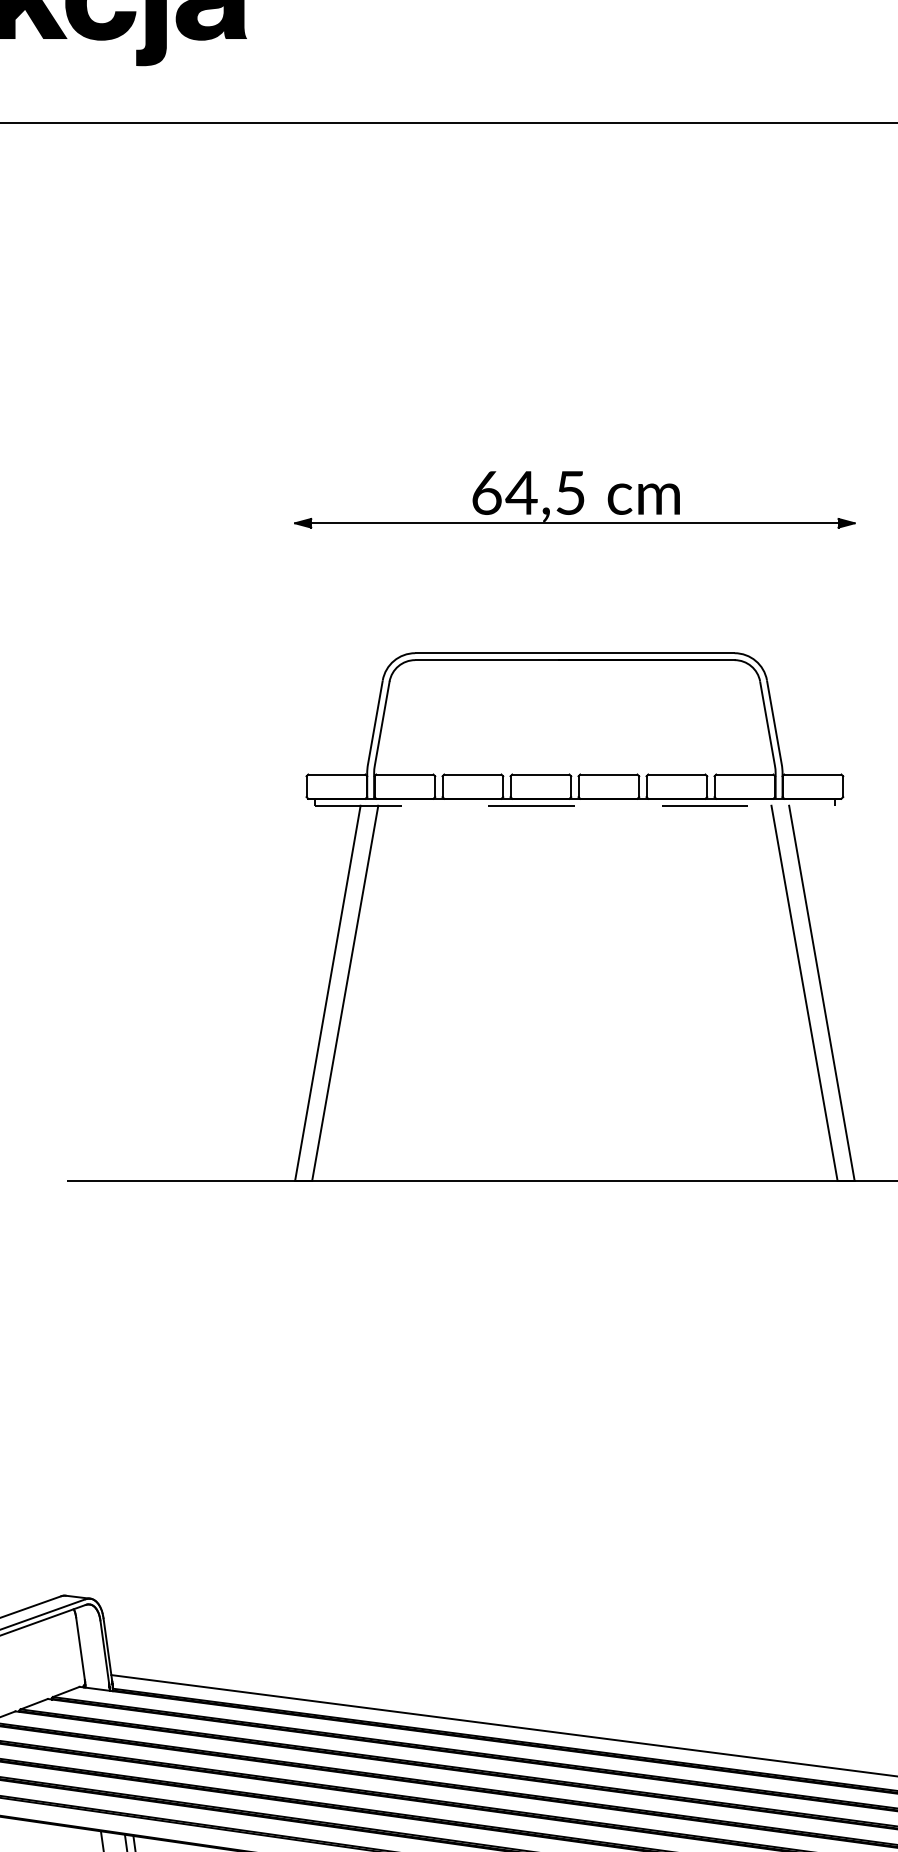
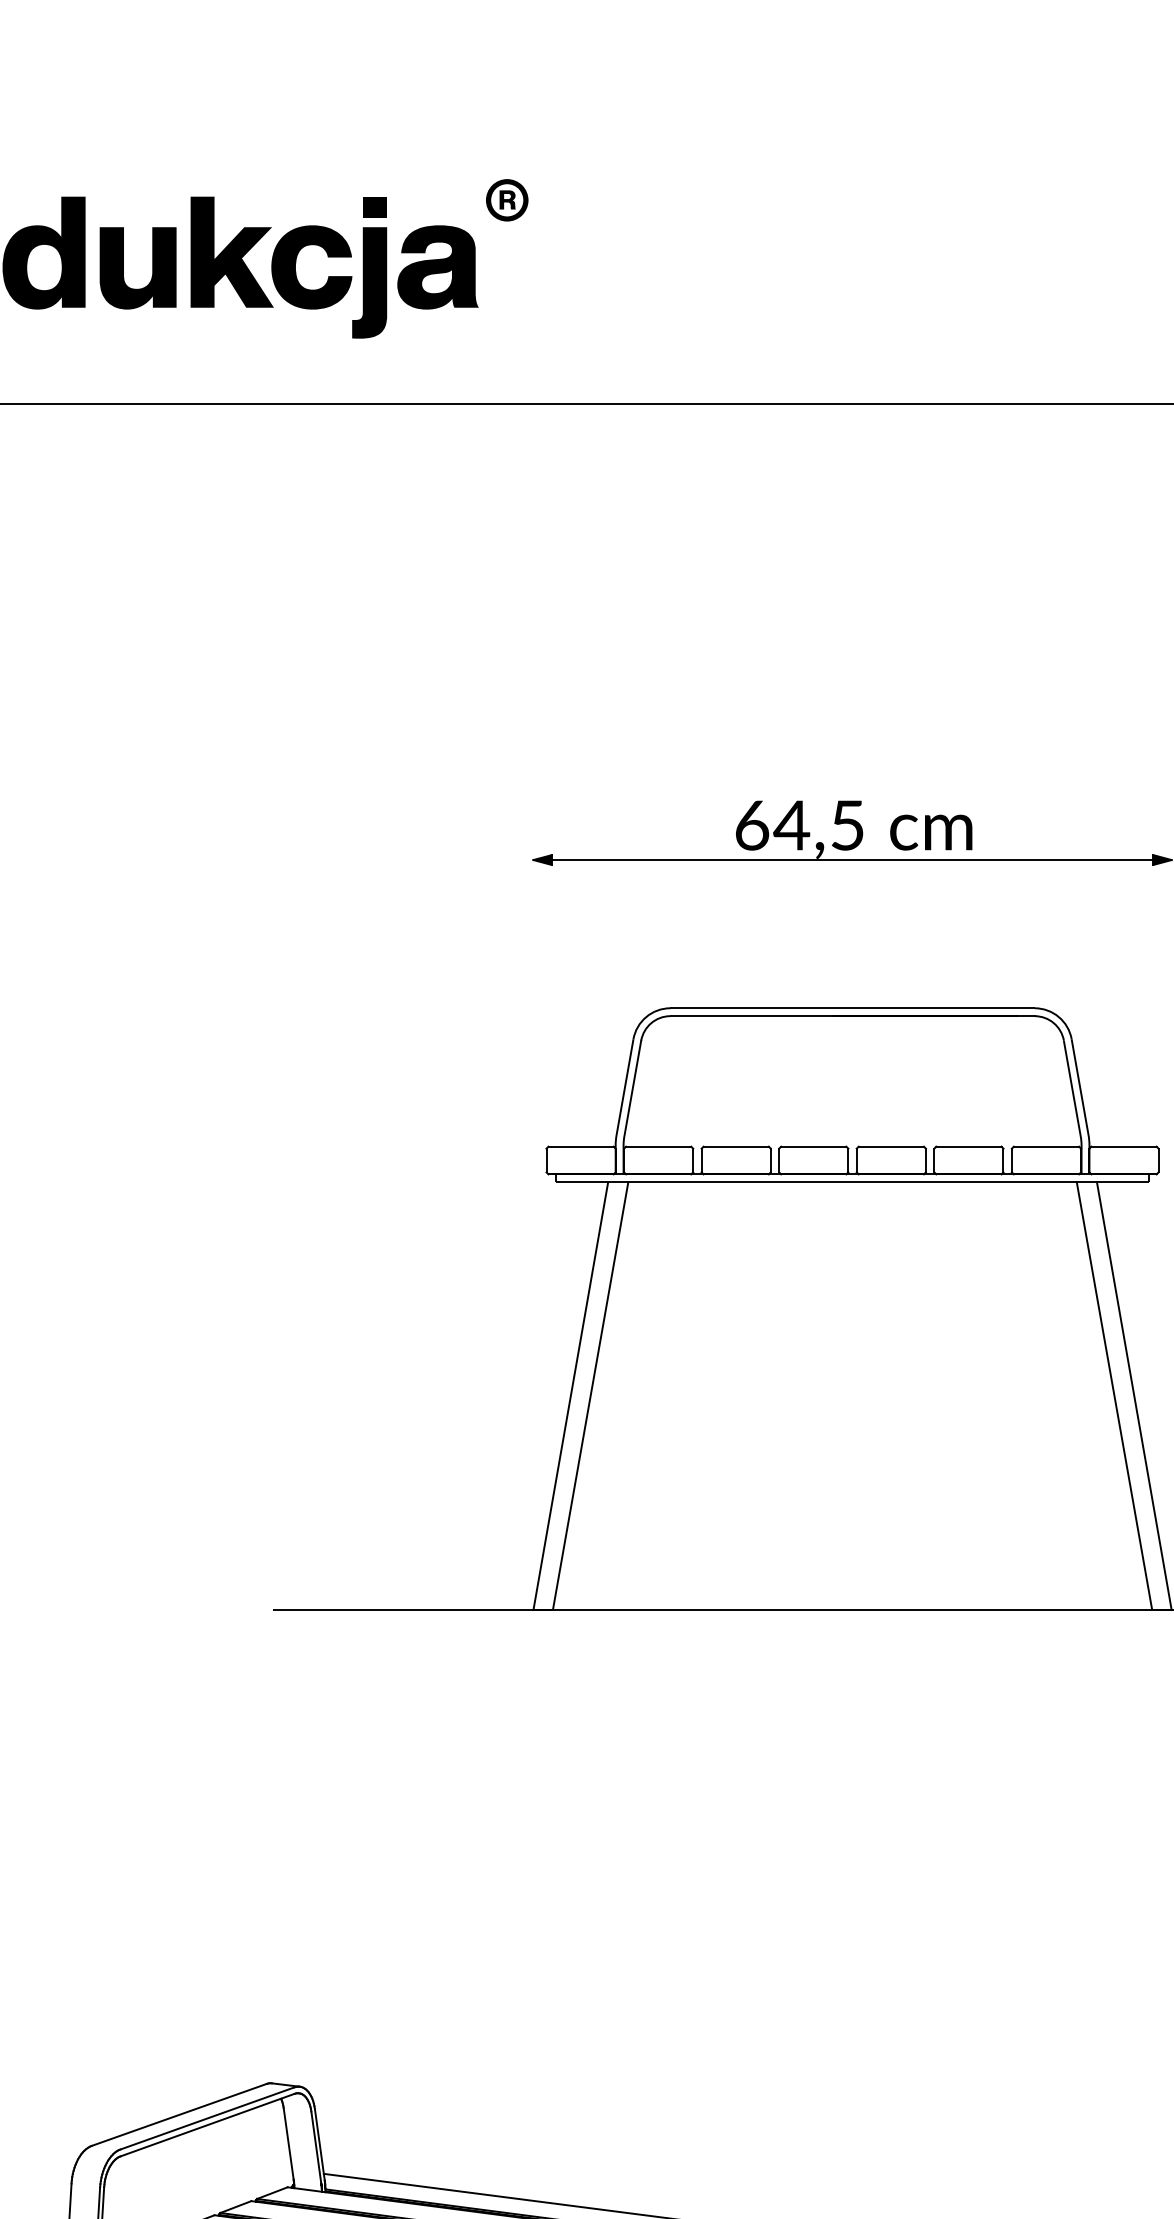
line: (575, 805) -> (853, 1182), dashed -> solid

